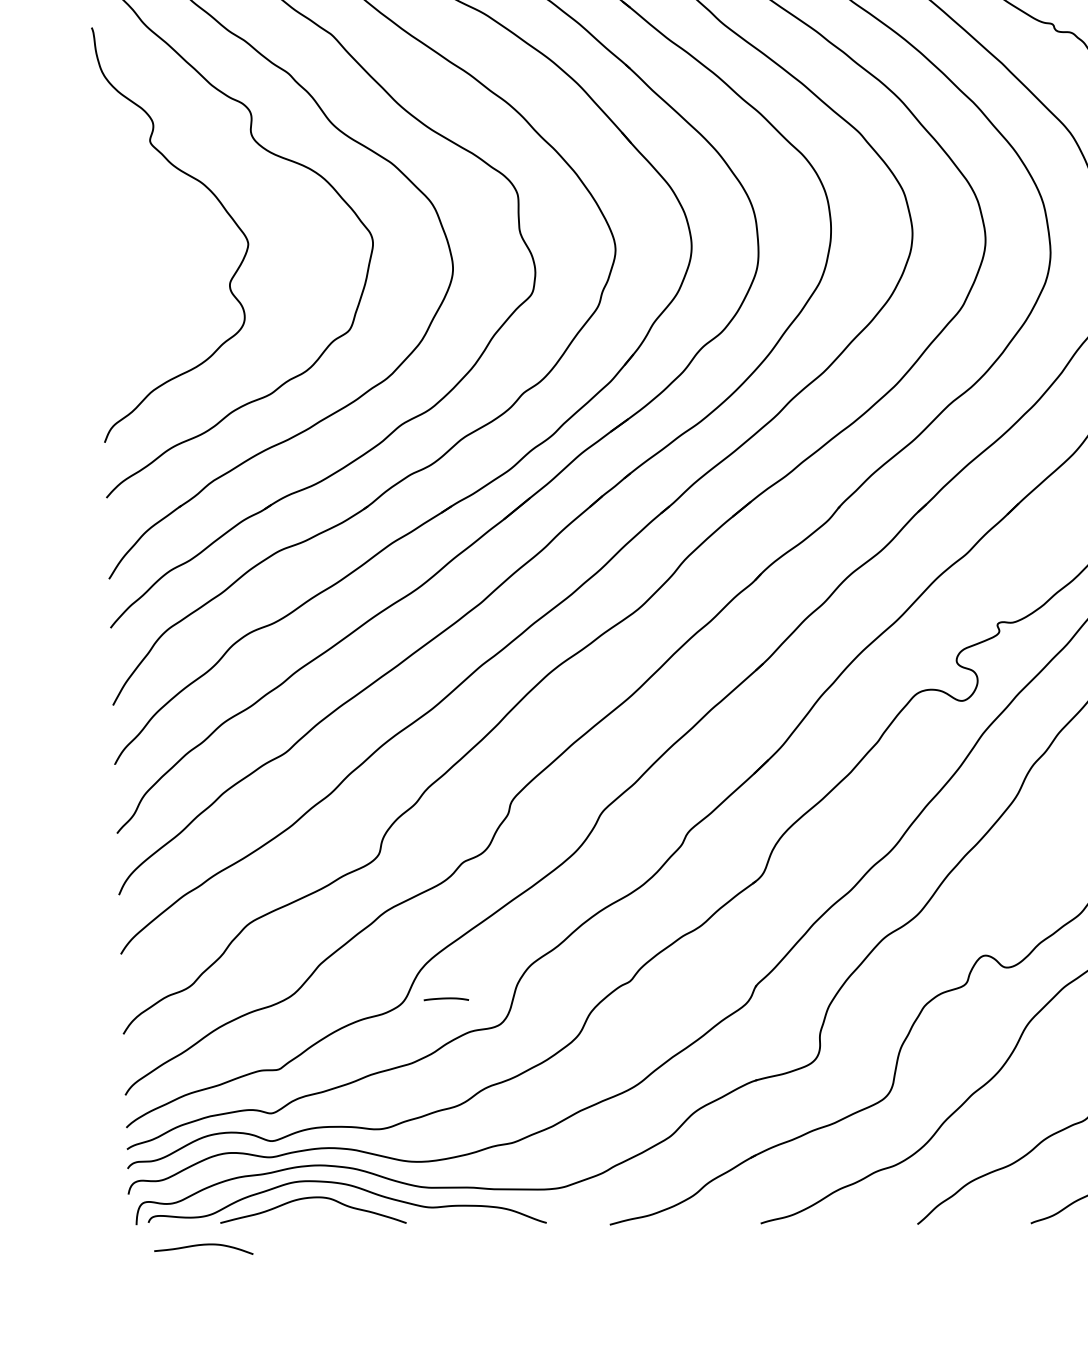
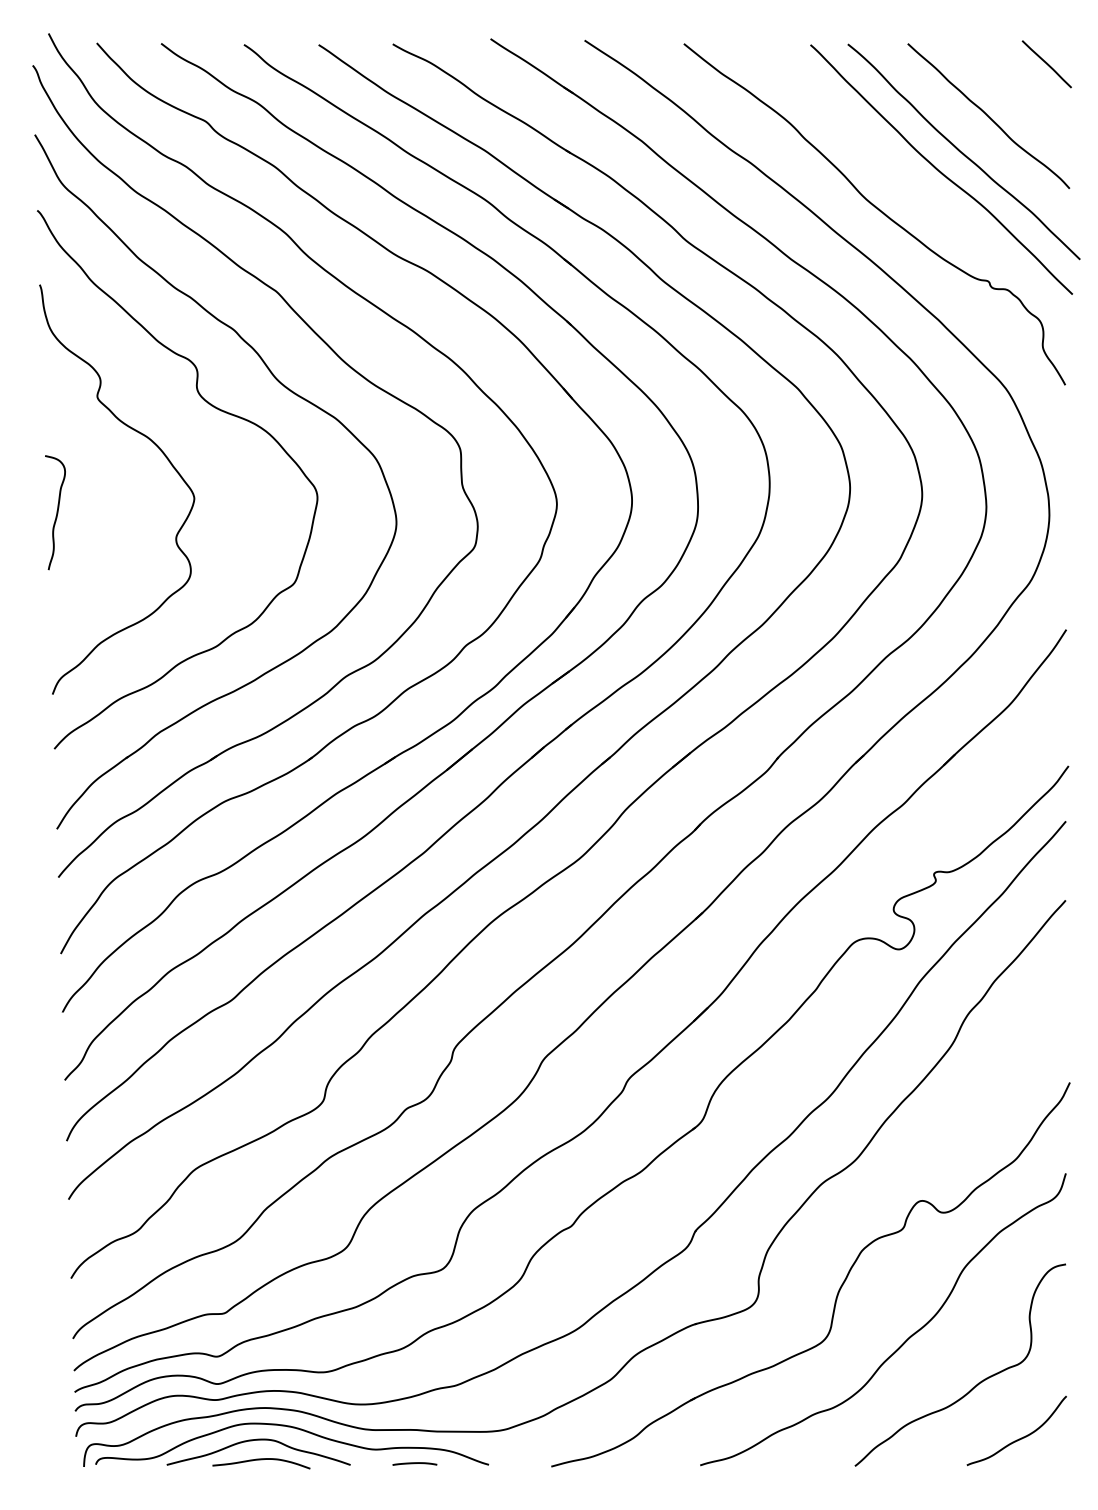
curve: (108, 258) -> (56, 512), added
line: (445, 998) -> (414, 1463), moved
curve: (203, 1245) -> (261, 1460), moved

